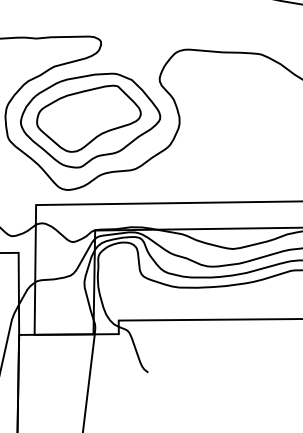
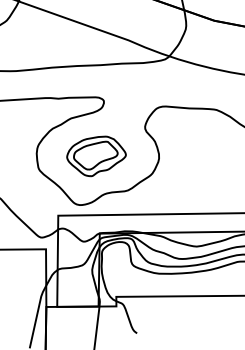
part: (90, 120) -> (96, 156), size x0.6

